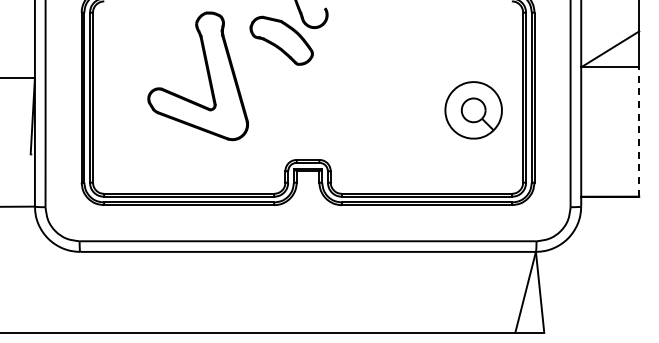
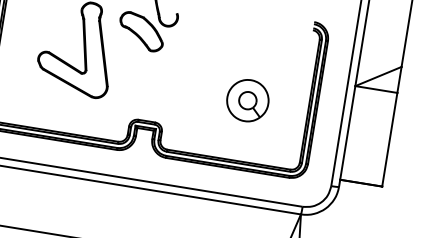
part: (473, 110) -> (247, 100), moved
line: (639, 131) -> (390, 139), dashed -> solid

